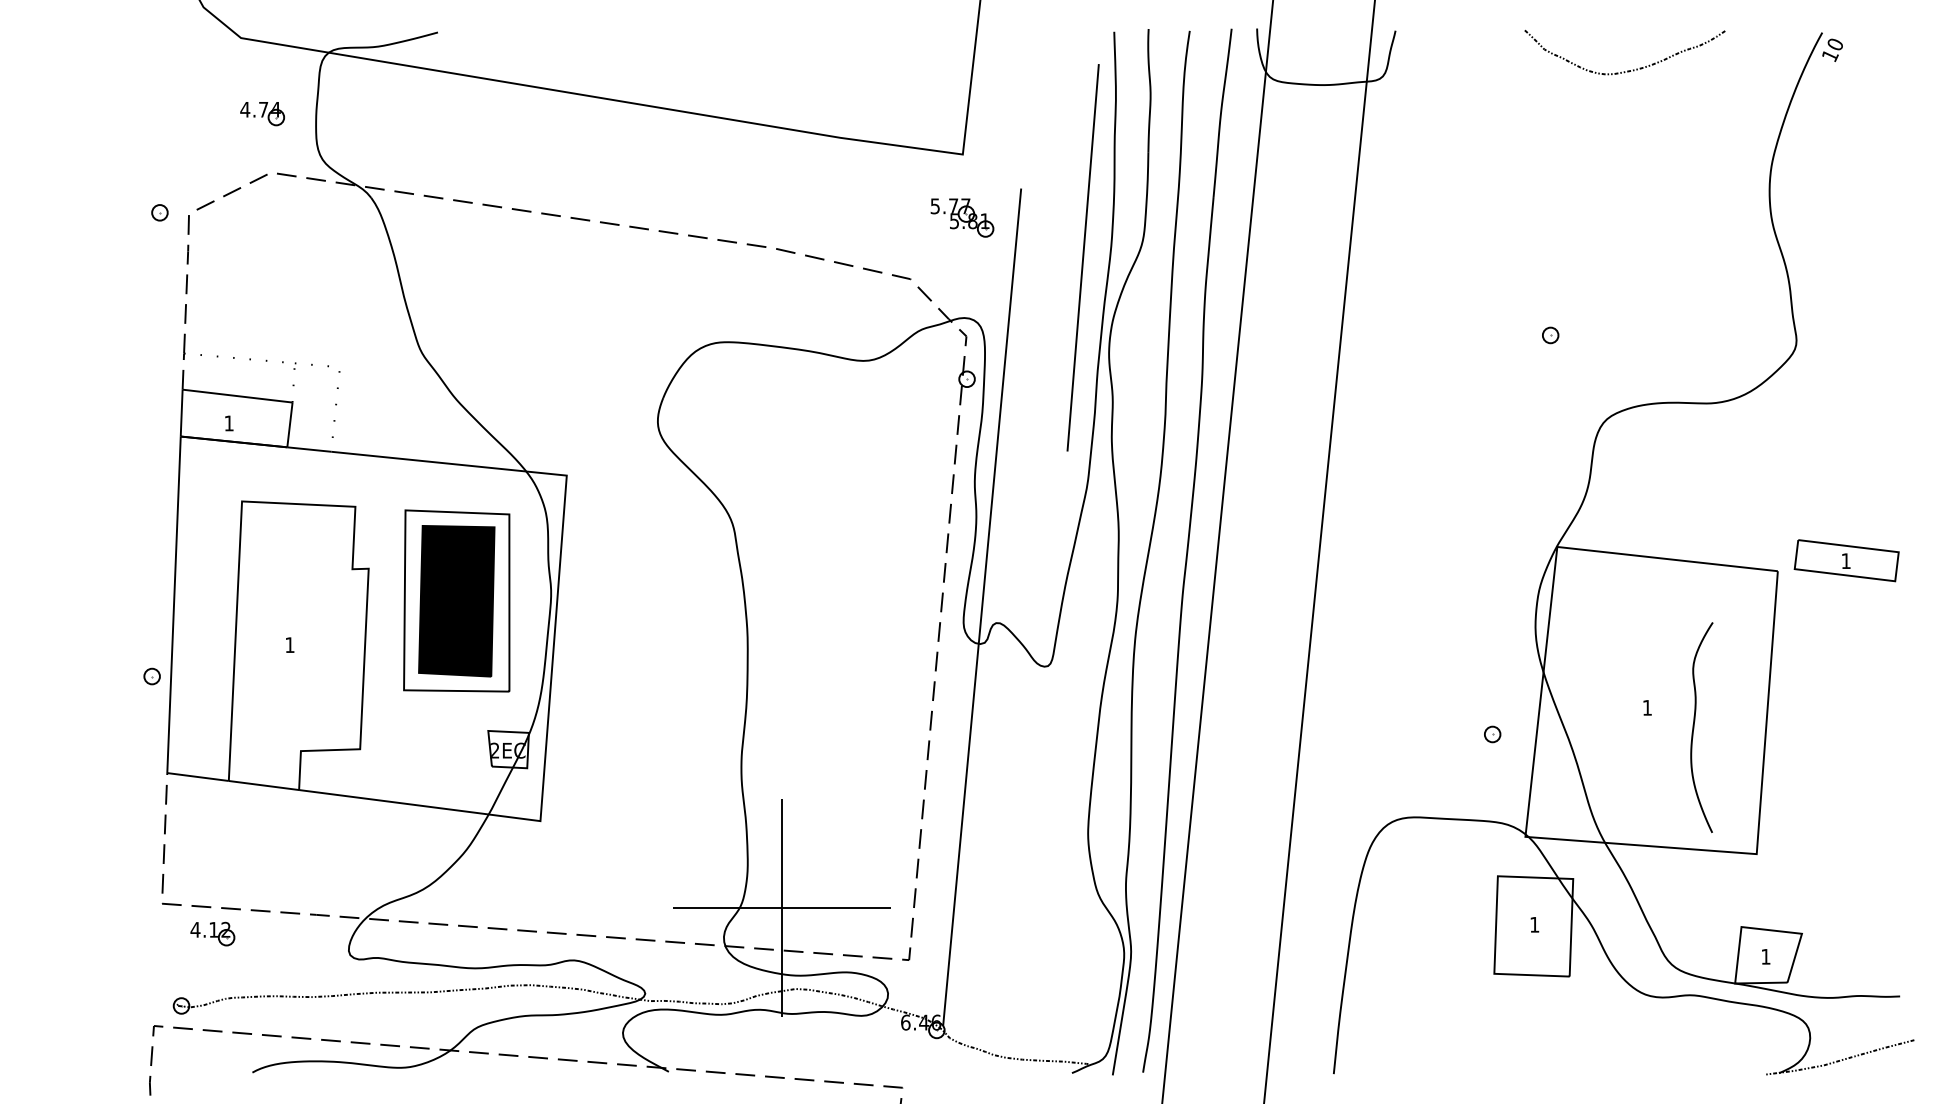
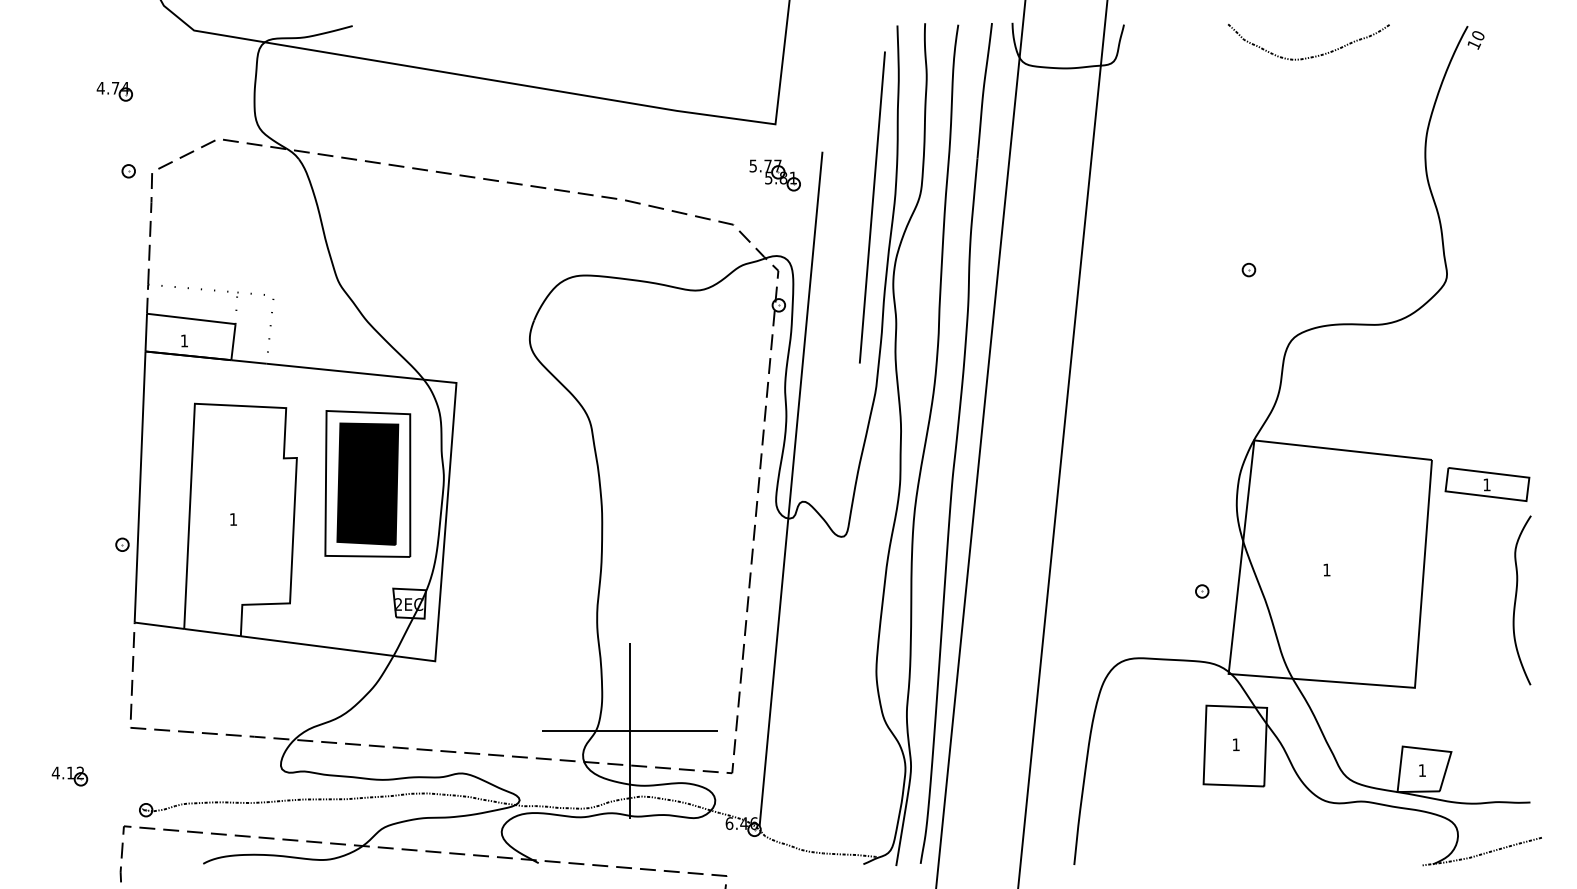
part: (262, 114) -> (114, 92), moved
part: (1846, 560) -> (1487, 484), moved
curve: (1694, 727) -> (1516, 600), moved
part: (212, 933) -> (69, 775), moved

